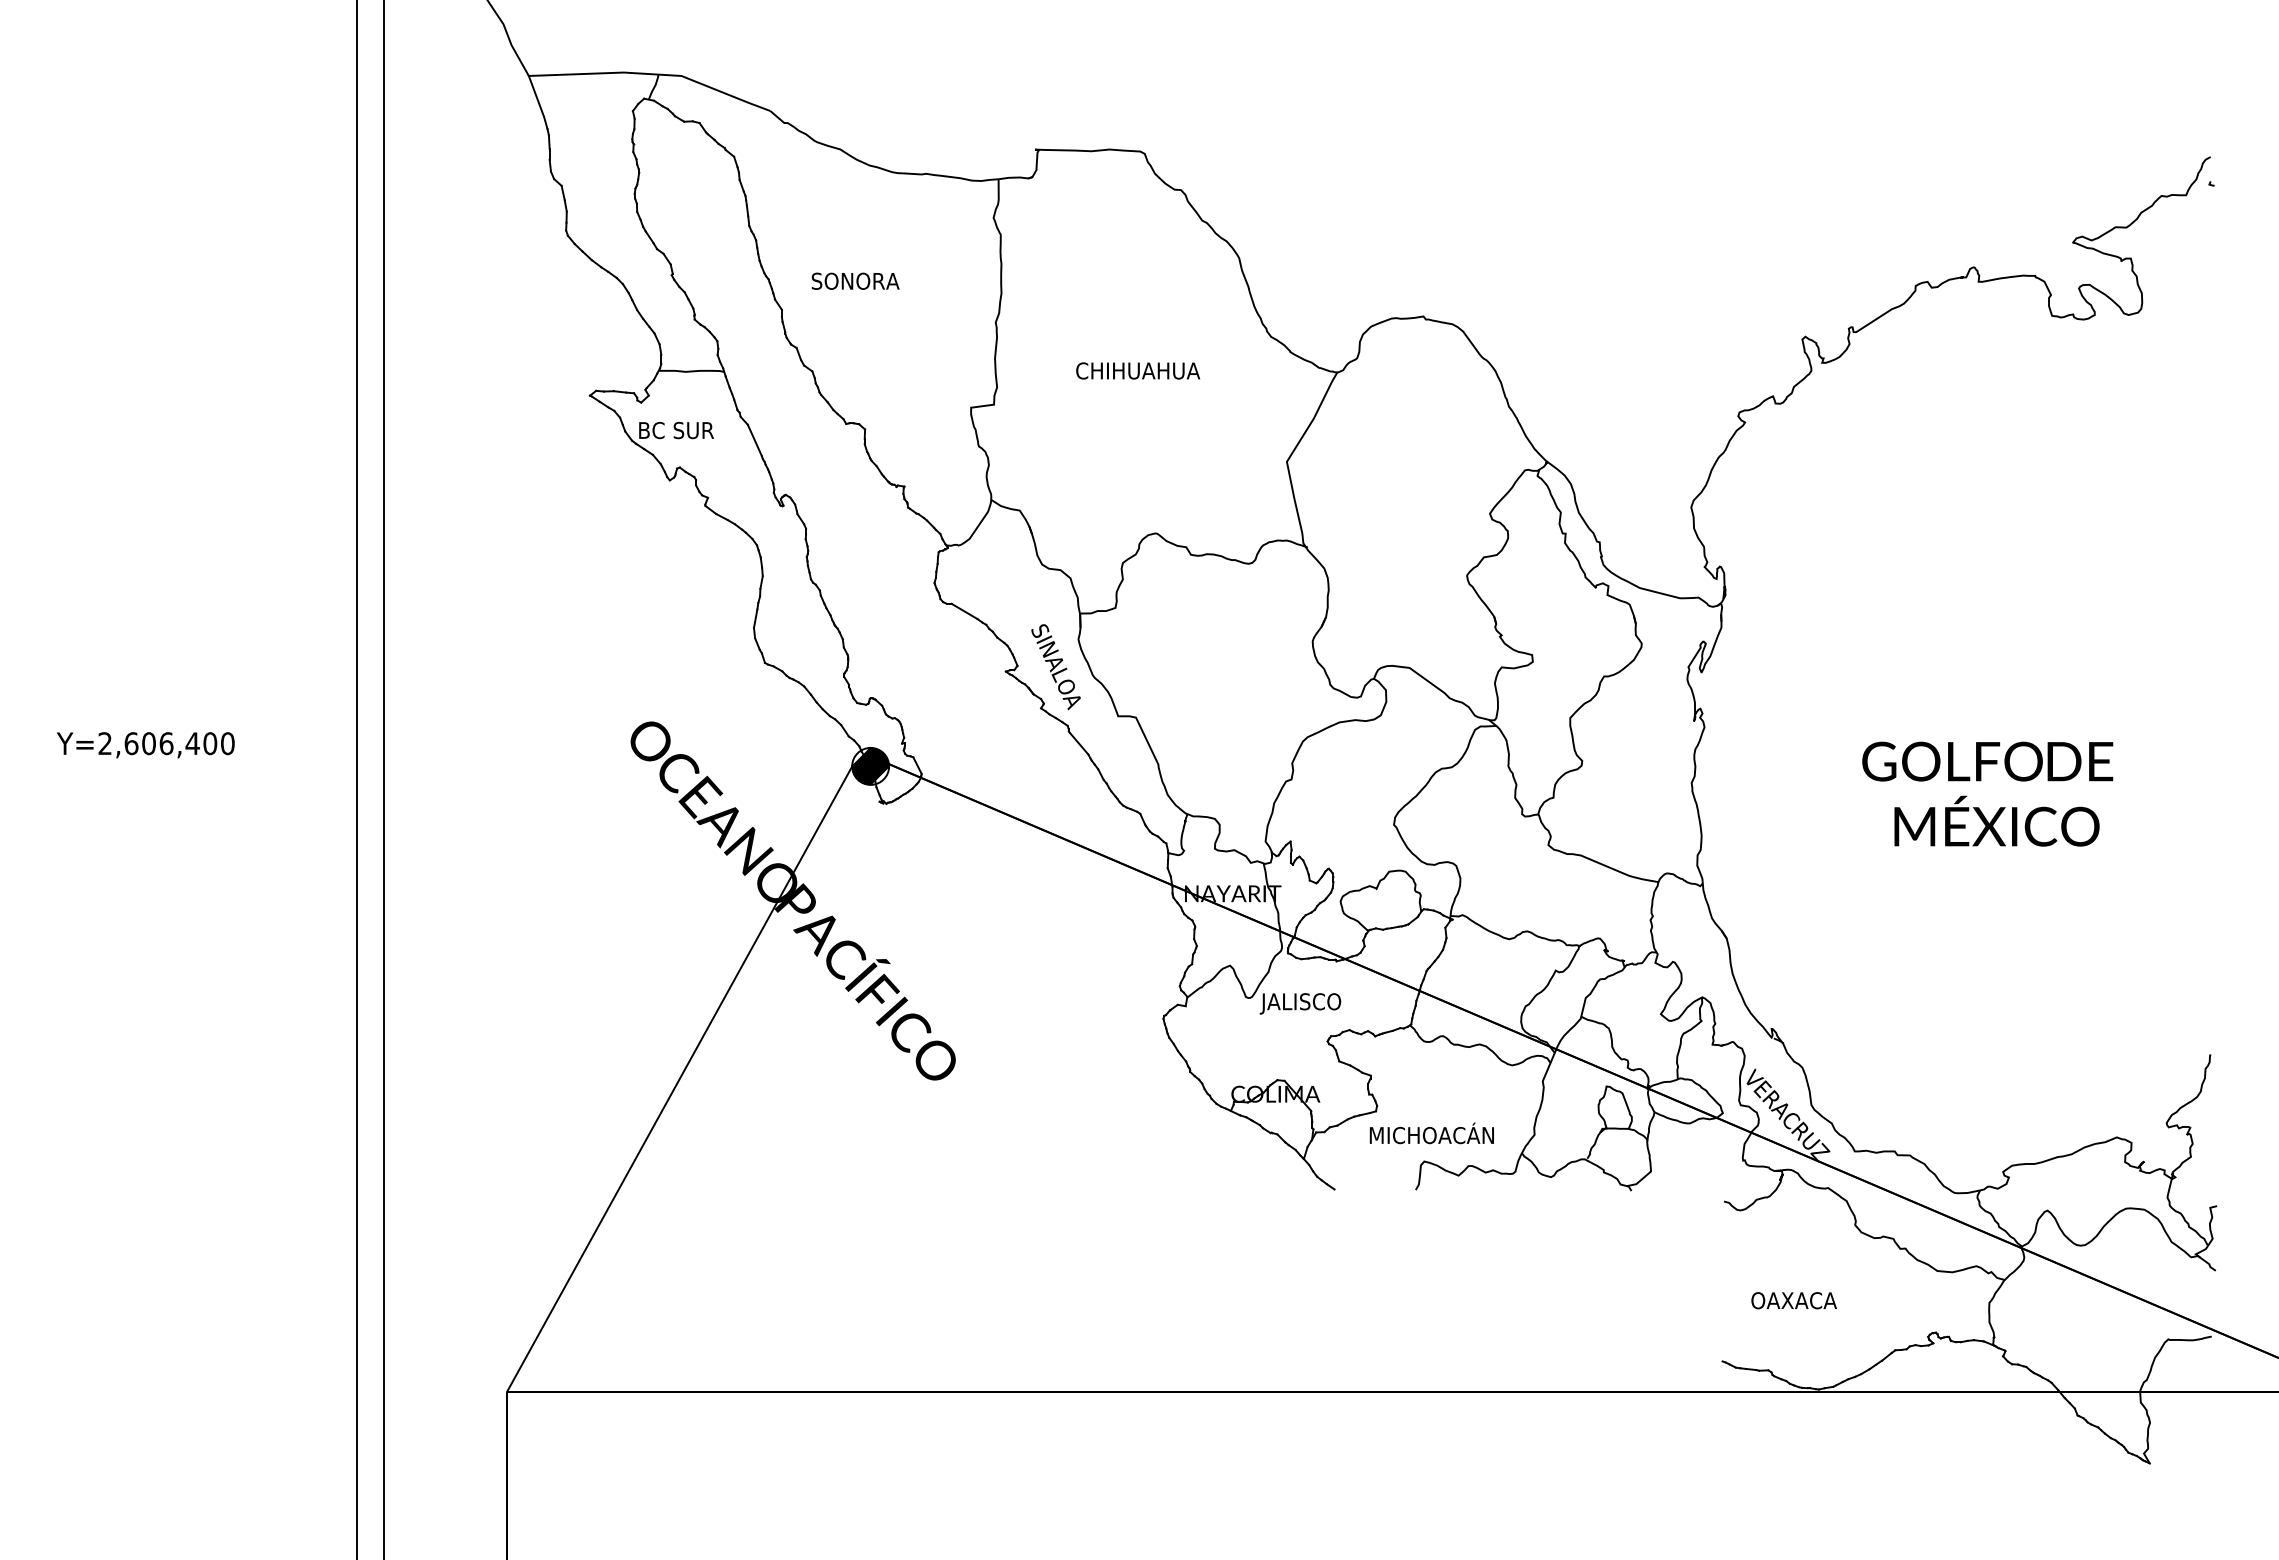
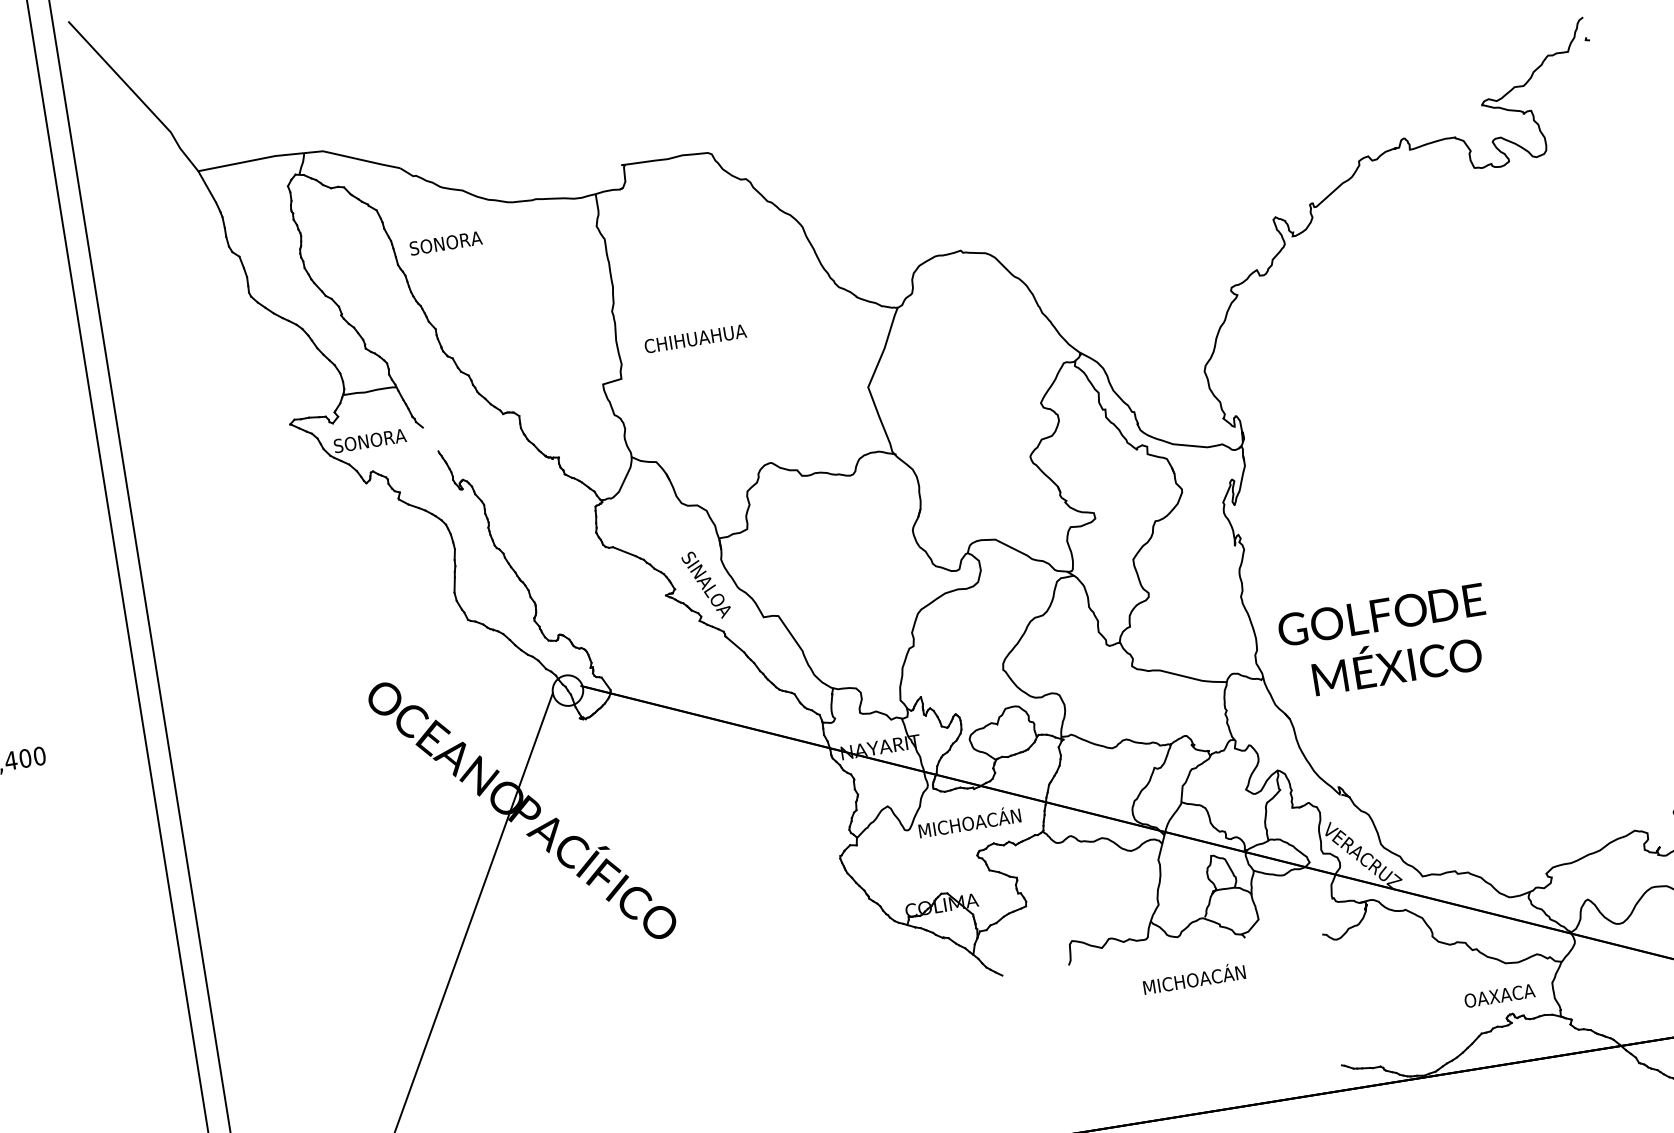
text: (855, 280) -> (445, 242), moved
text: (1138, 370) -> (695, 338), moved
text: (682, 430) -> (370, 440), BC SUR -> SONORA
line: (754, 440) -> (430, 439), removed
hatch: (870, 765) -> (567, 689), removed
text: (1987, 793) -> (1385, 641), moved
text: (1322, 1001) -> (967, 823), JALISCO -> MICHOACÁN
text: (1431, 1133) -> (1193, 978), moved
text: (1793, 1300) -> (1499, 995), moved

